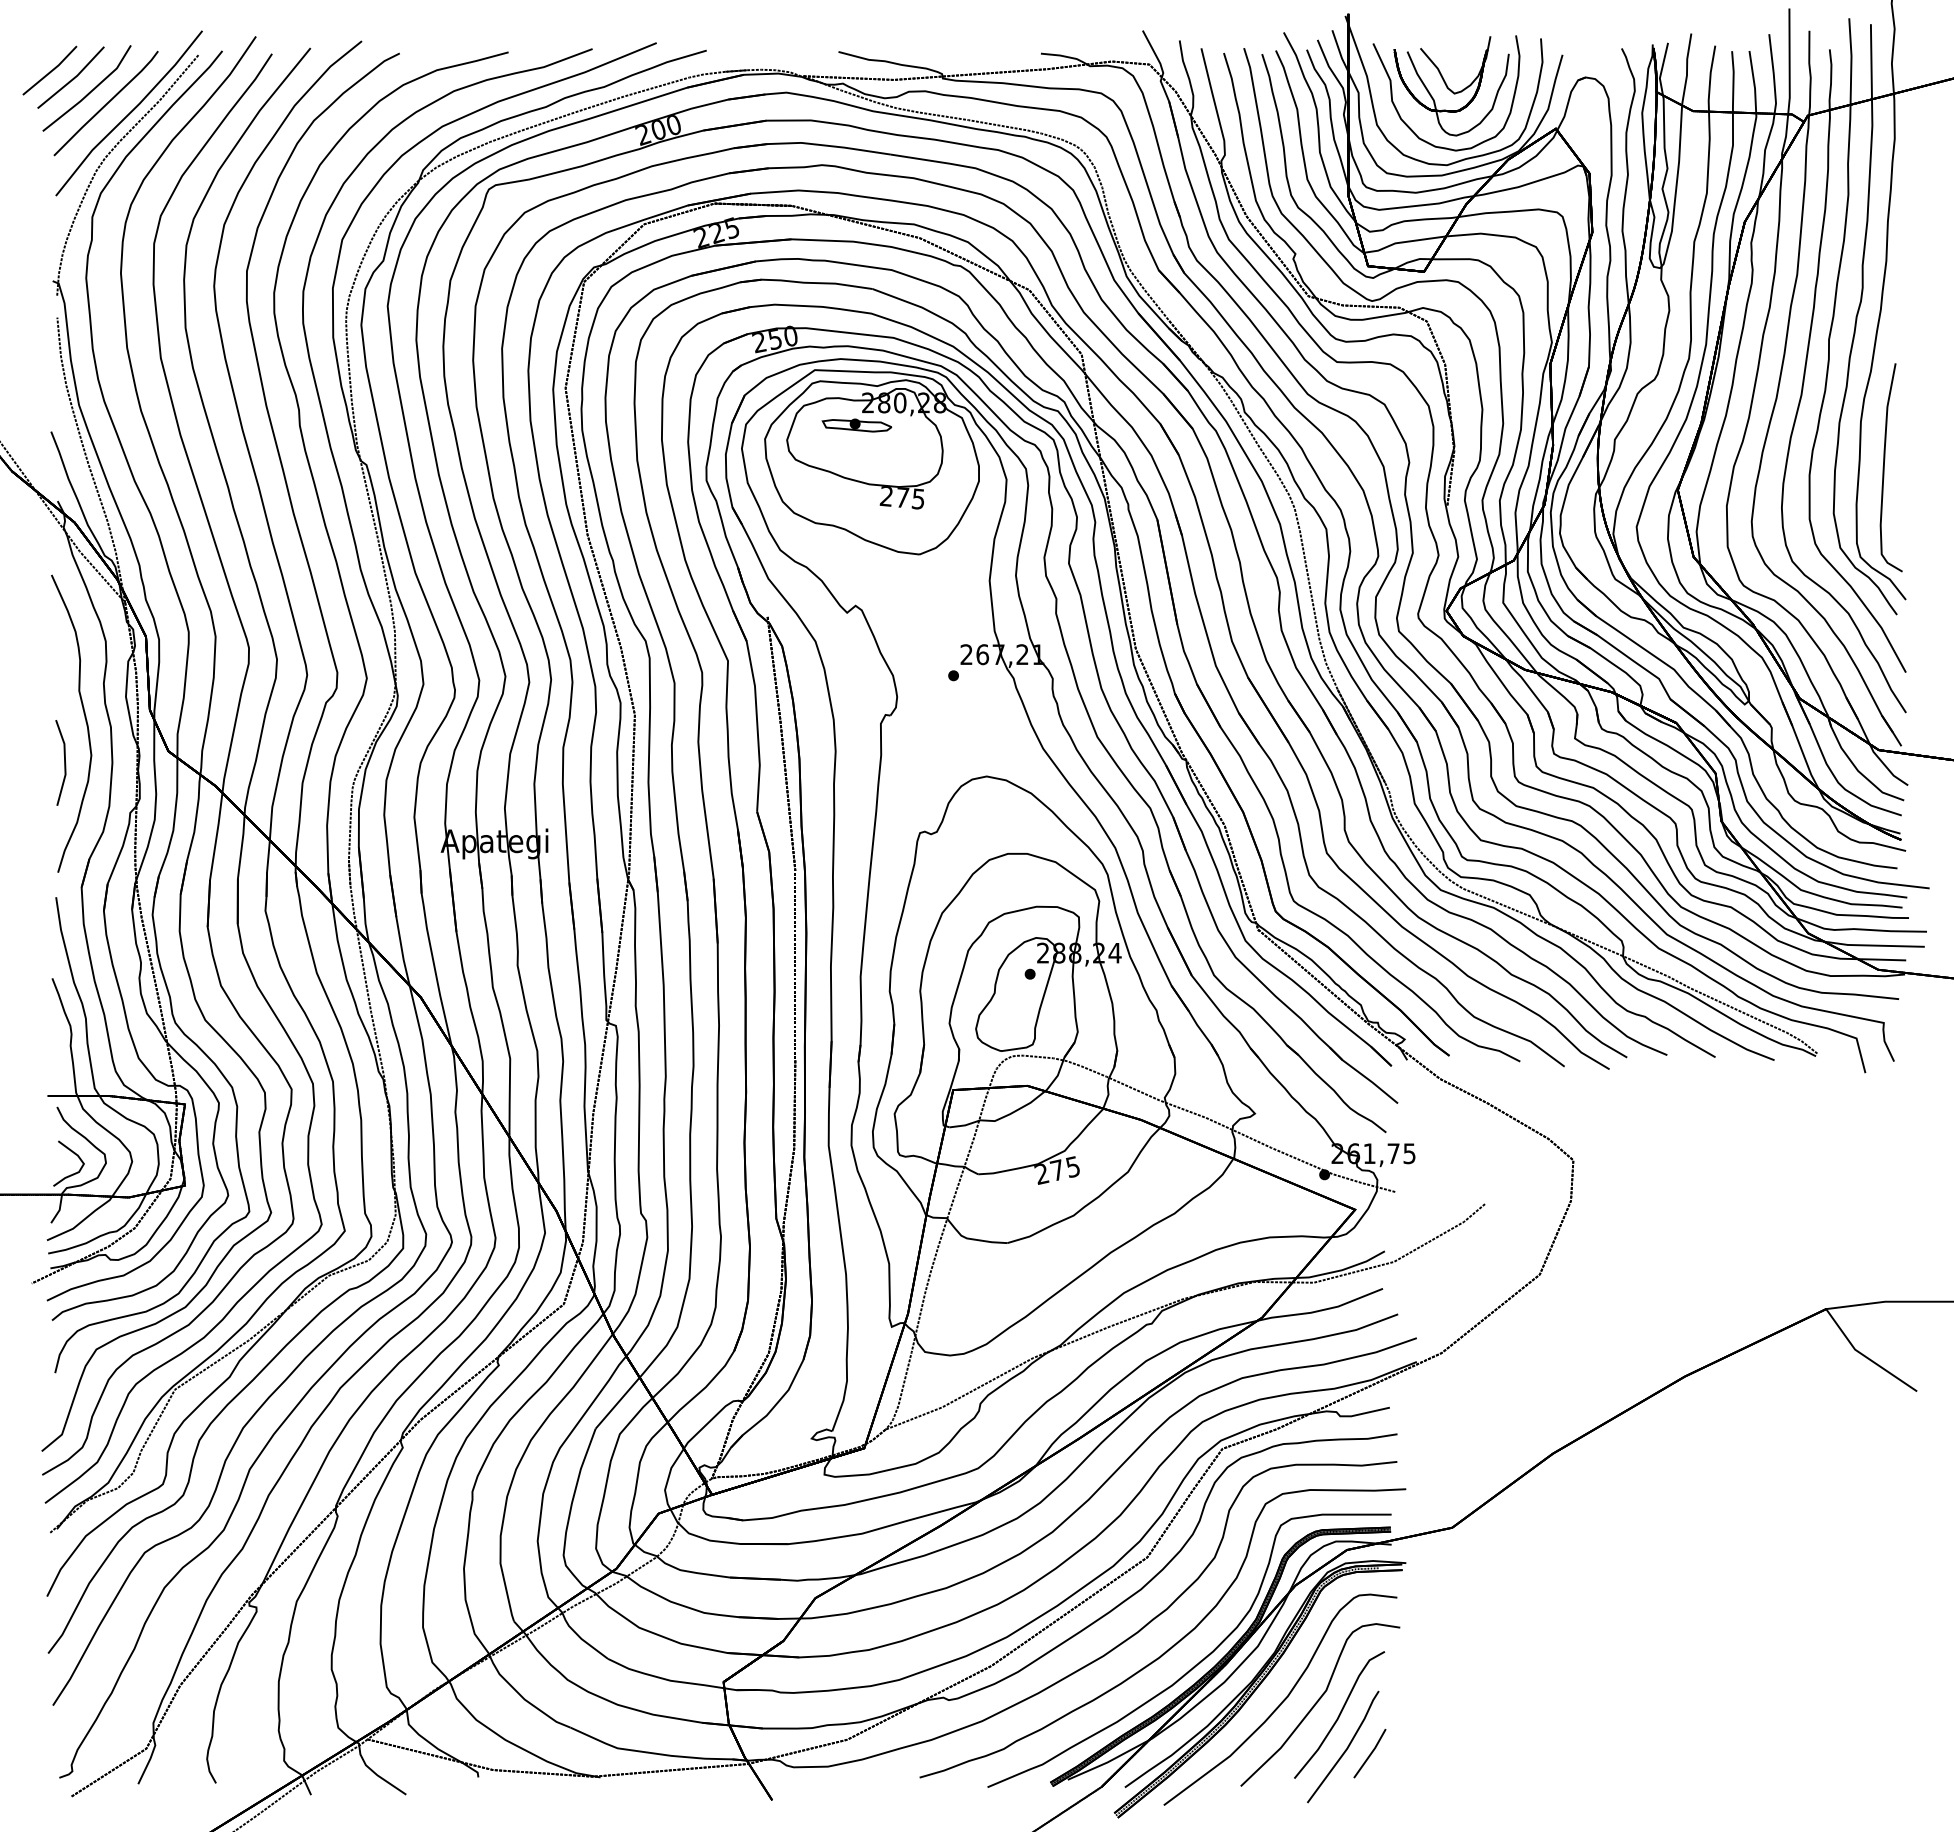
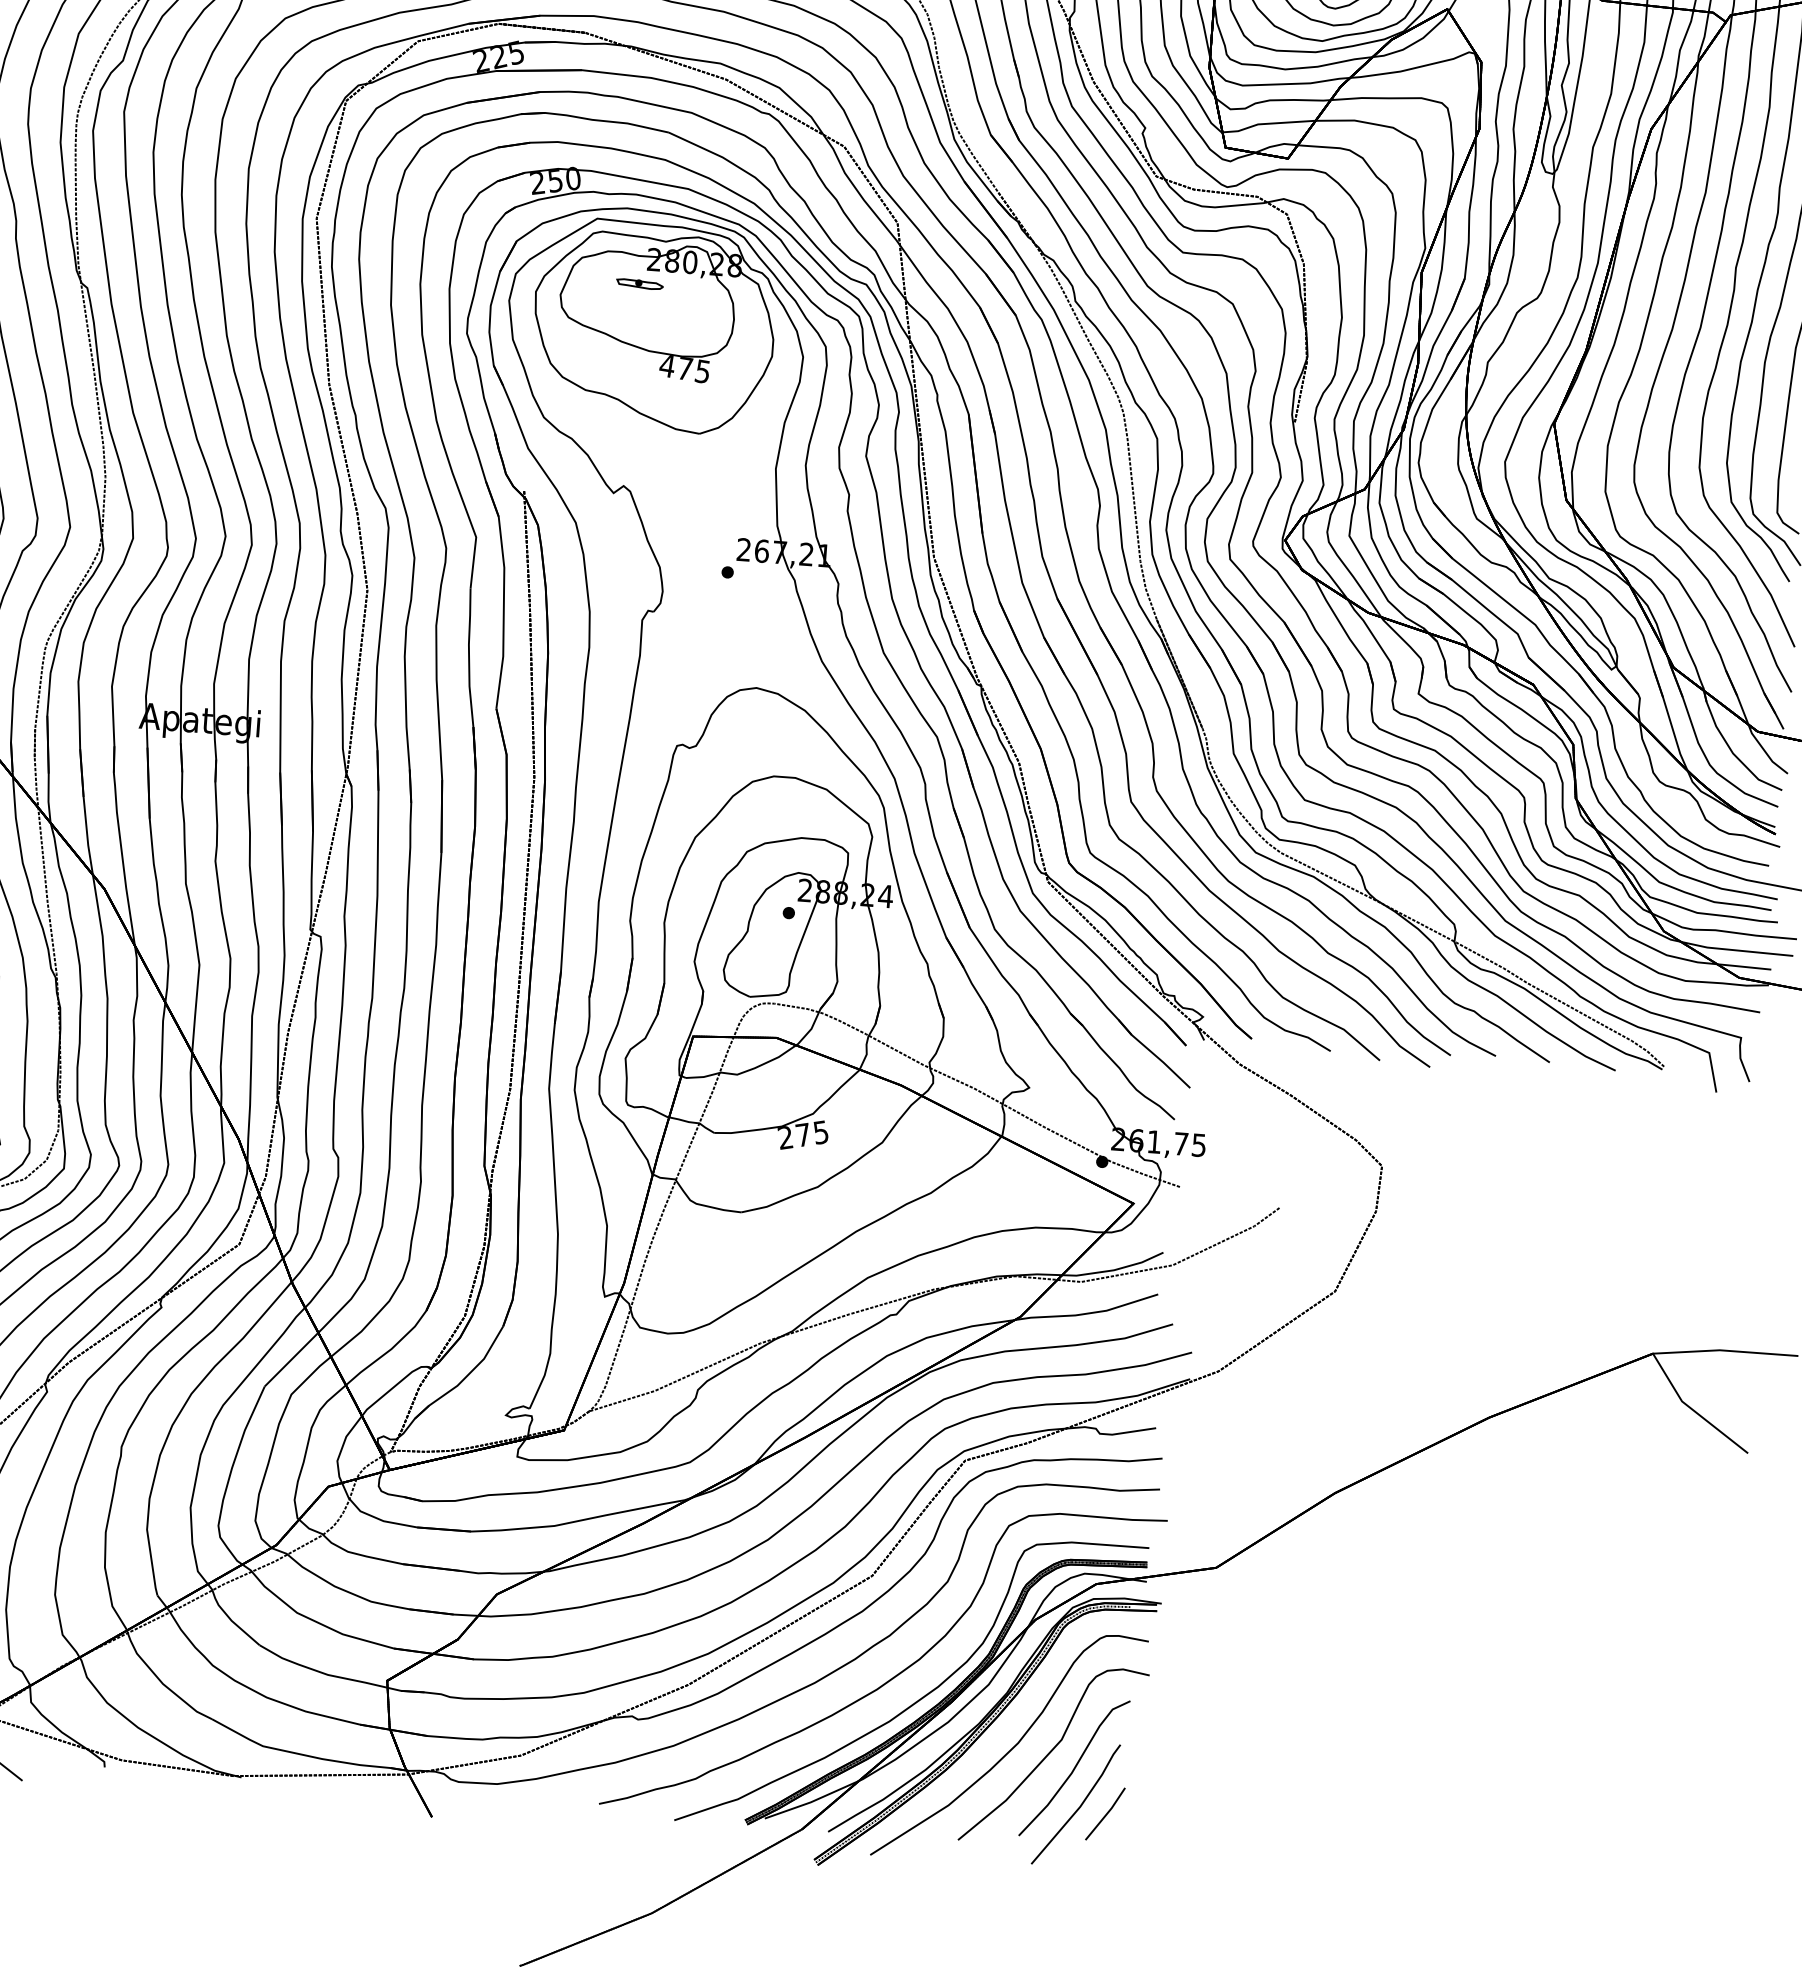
part: (856, 425) -> (639, 284), size x0.6
text: (885, 496) -> (666, 366), 275 -> 475

